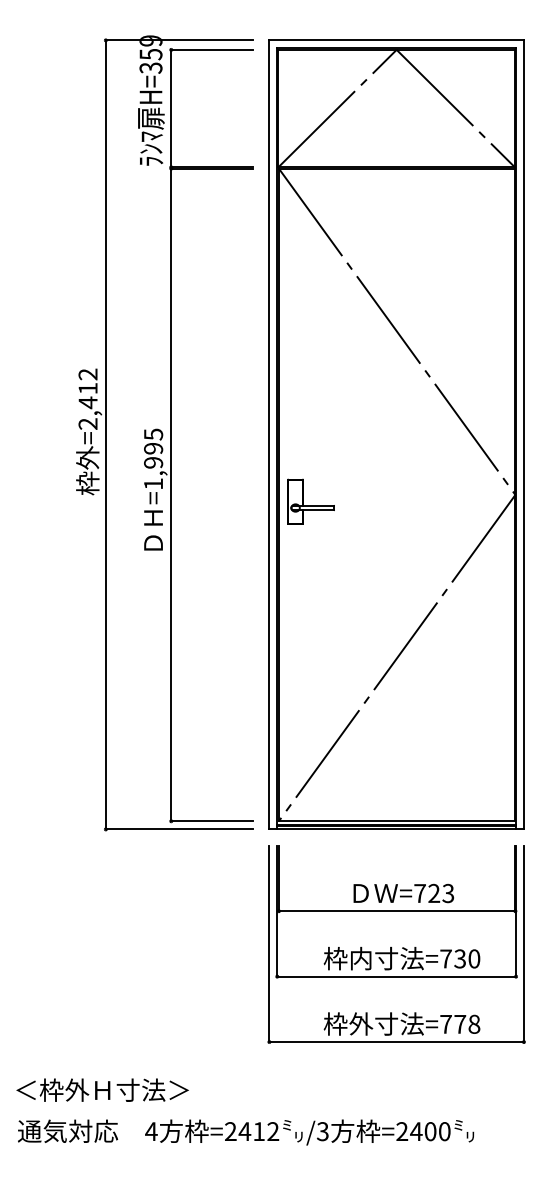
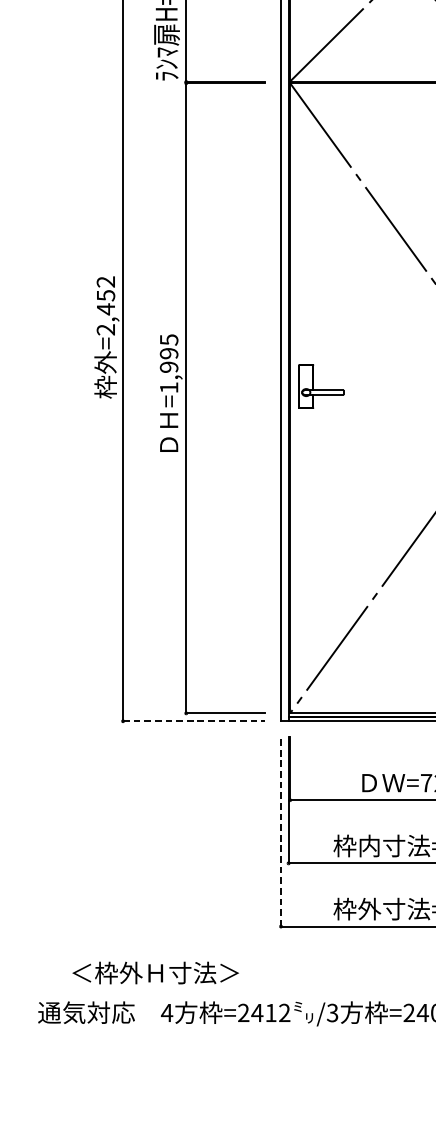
text: (87, 388) -> (105, 295), =2,412 -> =2,452
part: (310, 501) -> (320, 386), moved
line: (179, 829) -> (194, 721), solid -> dashed
line: (269, 943) -> (281, 831), solid -> dashed
text: (102, 1089) -> (155, 972), moved

